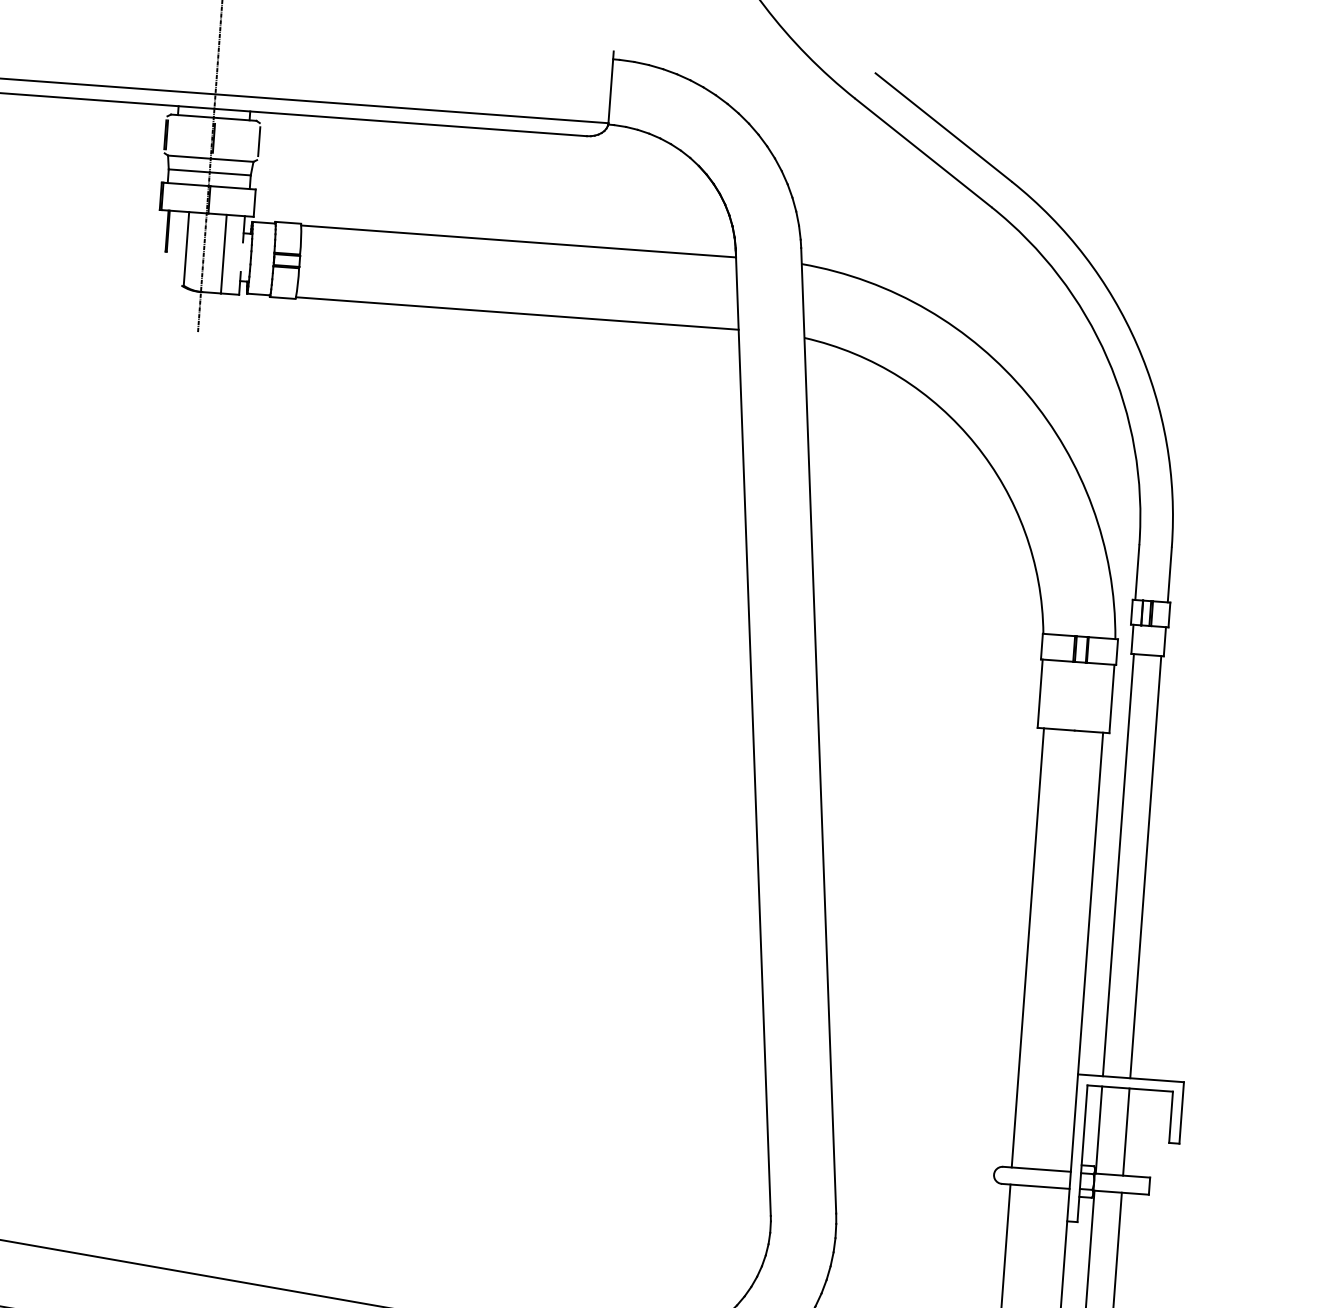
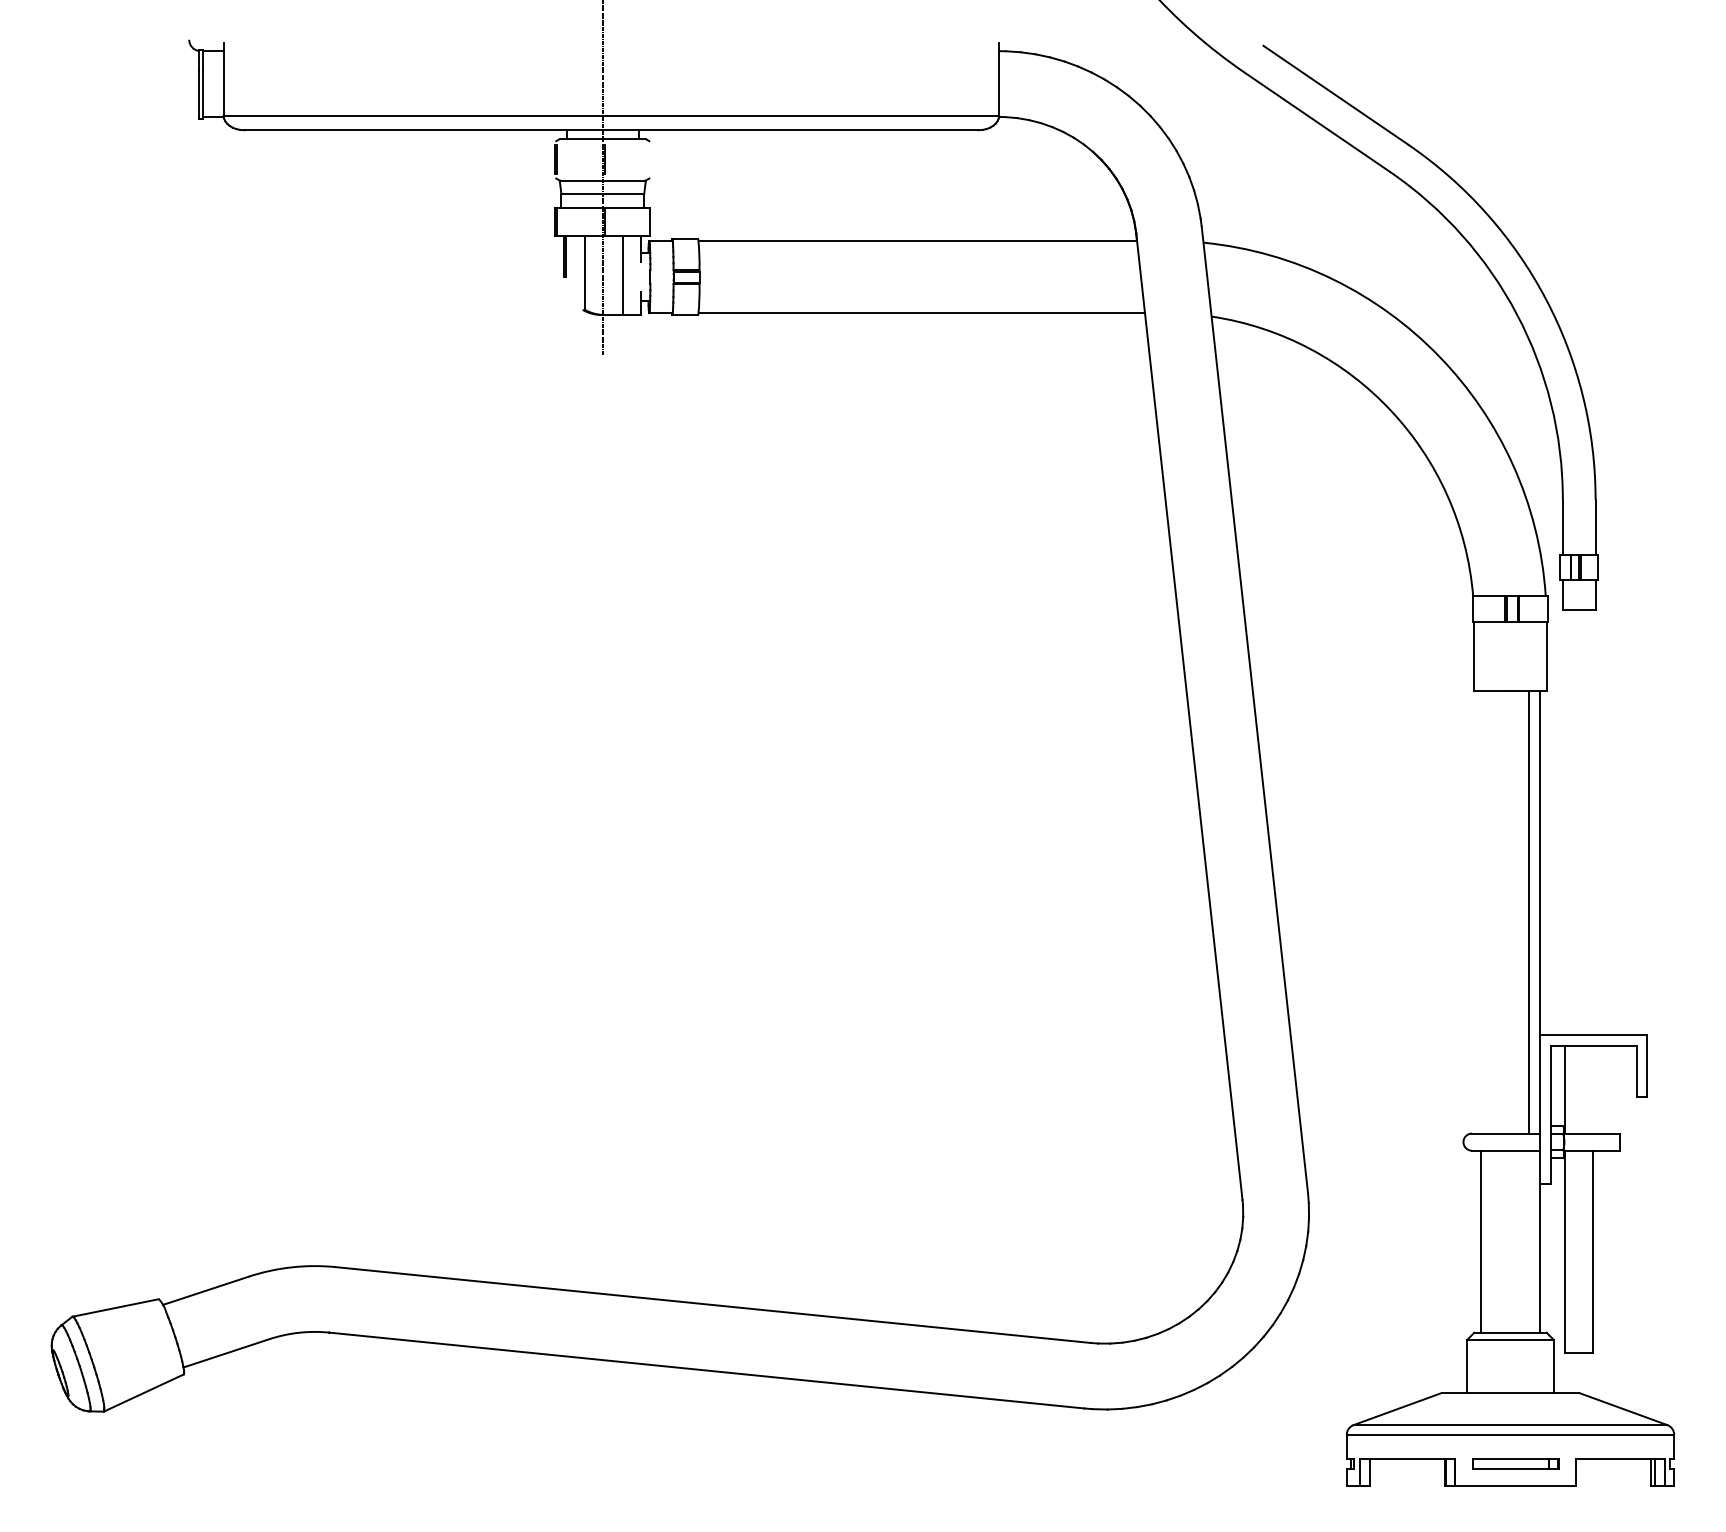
line: (259, 141) -> (650, 159), removed
line: (1118, 865) -> (1565, 822), removed
line: (1146, 867) -> (1593, 822), removed
line: (1027, 947) -> (1528, 911), moved
line: (1126, 1132) -> (1593, 1089), removed

